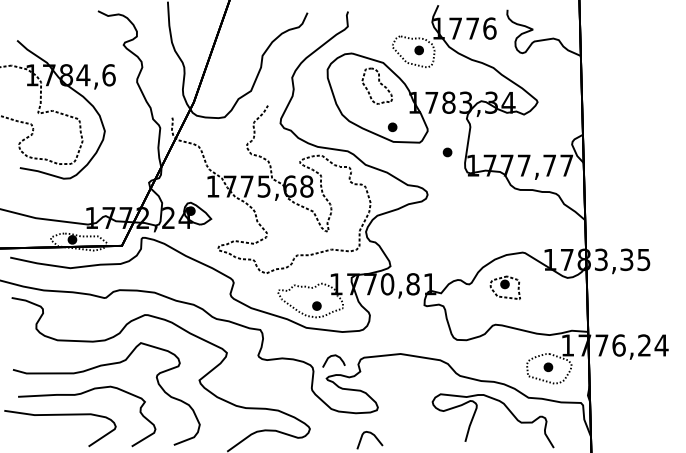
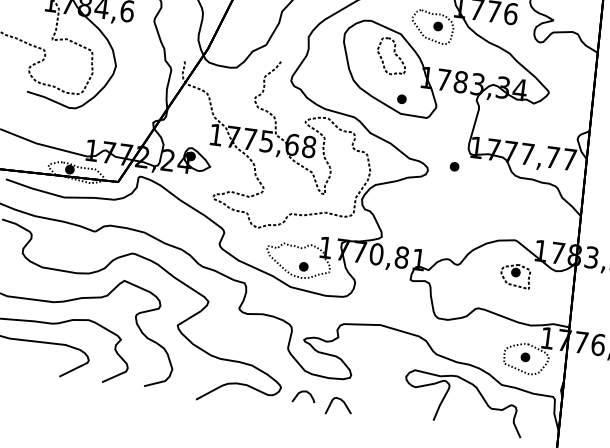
part: (447, 152) -> (454, 166), moved
part: (504, 287) -> (515, 275), moved
curve: (333, 356) -> (304, 392), moved

